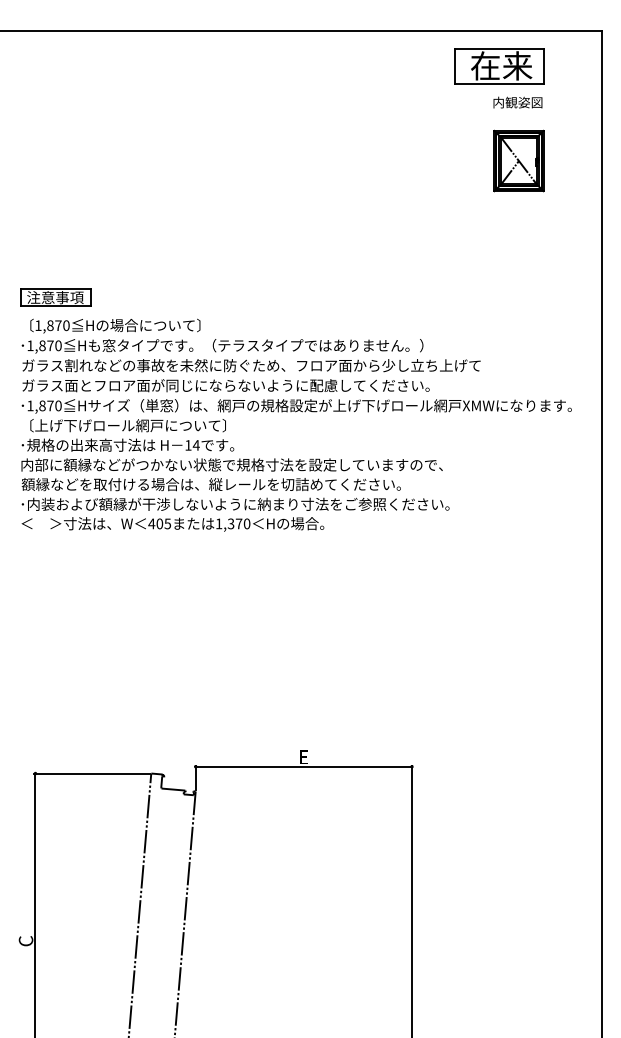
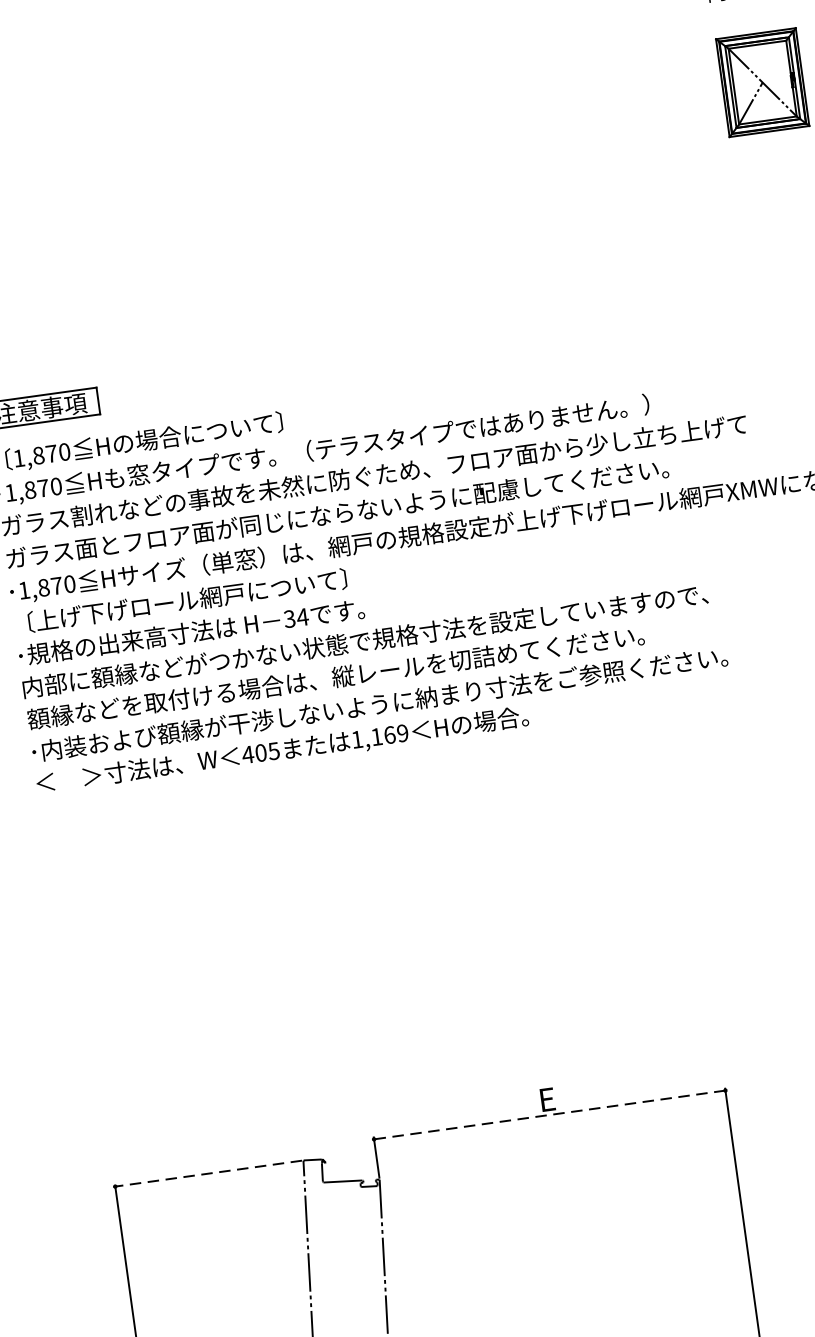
text: (188, 445) -> (289, 619), 14 -> 34
text: (238, 523) -> (388, 734), 1,370 -> 1,169
line: (303, 766) -> (549, 1114), solid -> dashed
line: (91, 773) -> (206, 1173), solid -> dashed

